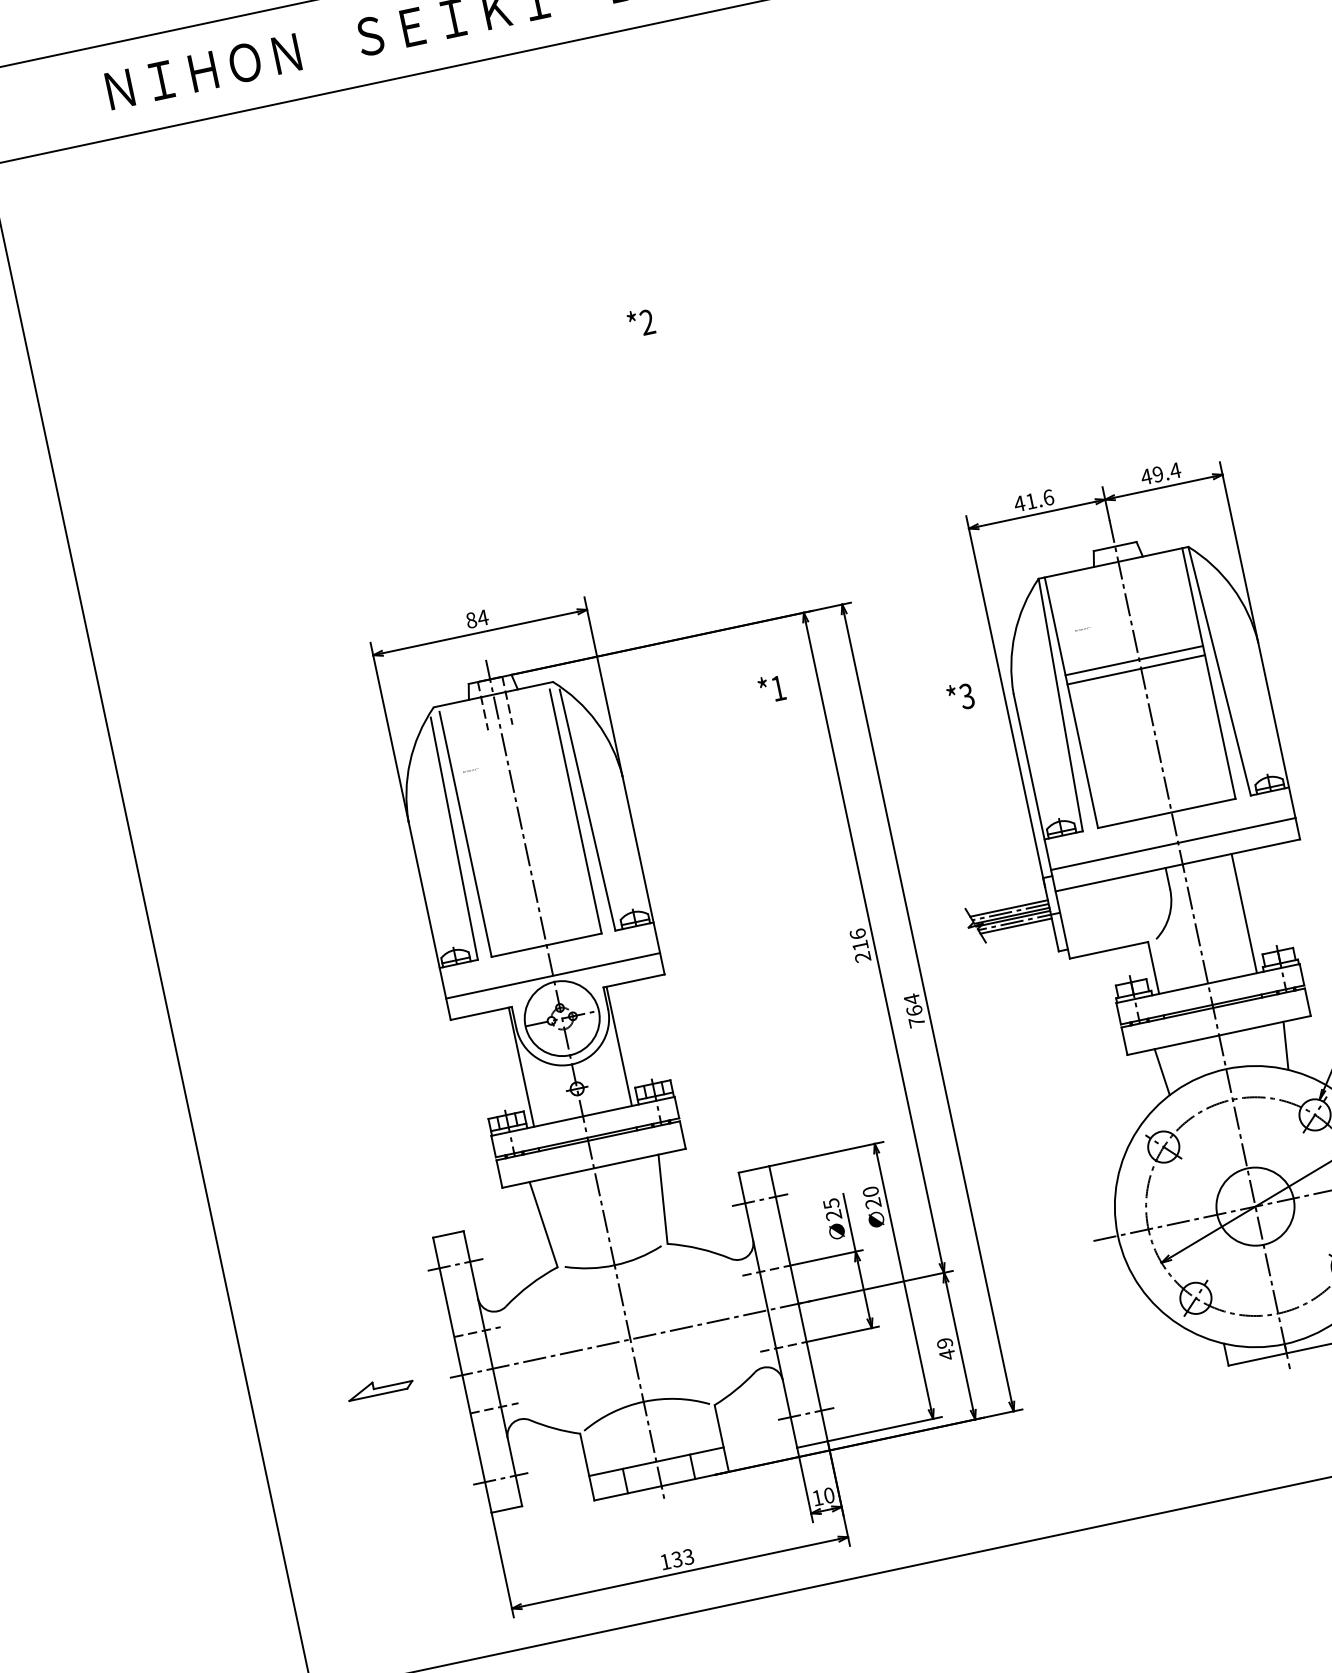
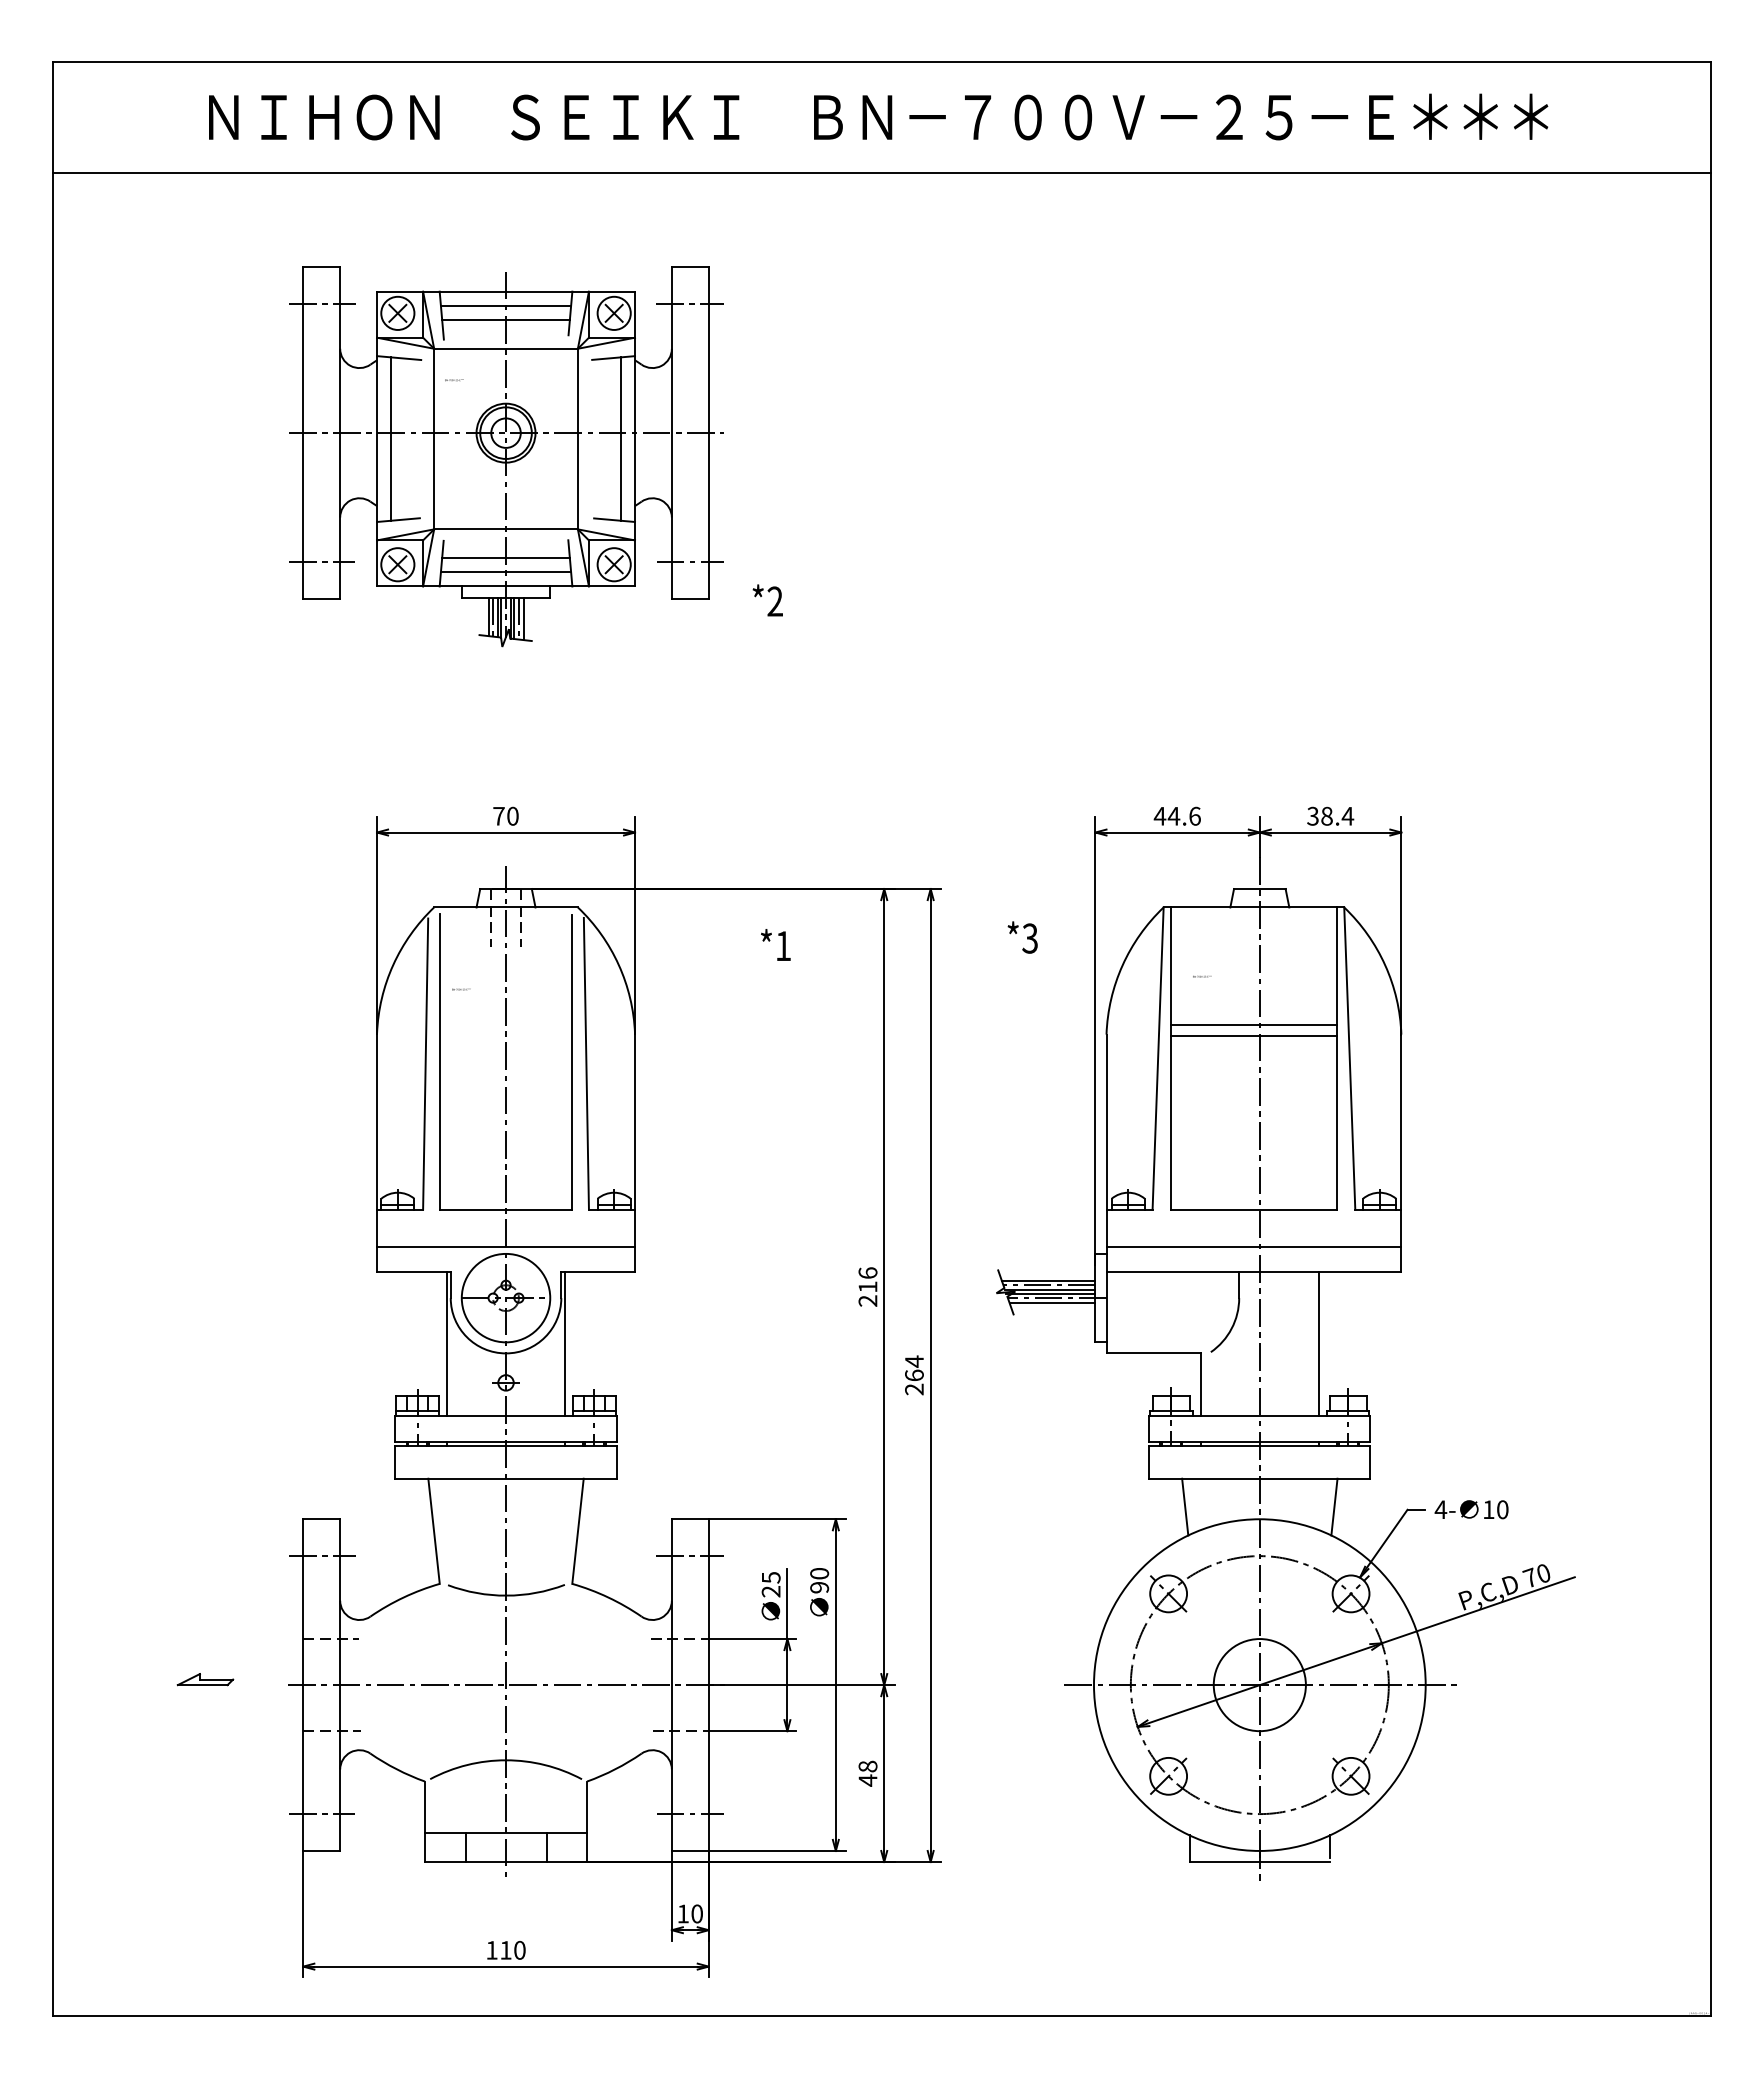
part: (414, 320) -> (506, 456), added
text: (640, 322) -> (767, 600), moved
text: (1151, 475) -> (1319, 815), 49.4 -> 38.4
text: (1030, 501) -> (1173, 816), 41.6 -> 44.6
text: (477, 618) -> (506, 815), 84 -> 70
text: (771, 688) -> (775, 944), moved
text: (960, 696) -> (1022, 937), moved
text: (917, 1022) -> (914, 1389), 764 -> 264
text: (873, 1203) -> (819, 1587), 20 -> 90
text: (944, 1343) -> (867, 1766), 49 -> 48
part: (380, 1387) -> (205, 1679), size x0.71
text: (682, 1557) -> (512, 1949), 133 -> 110

